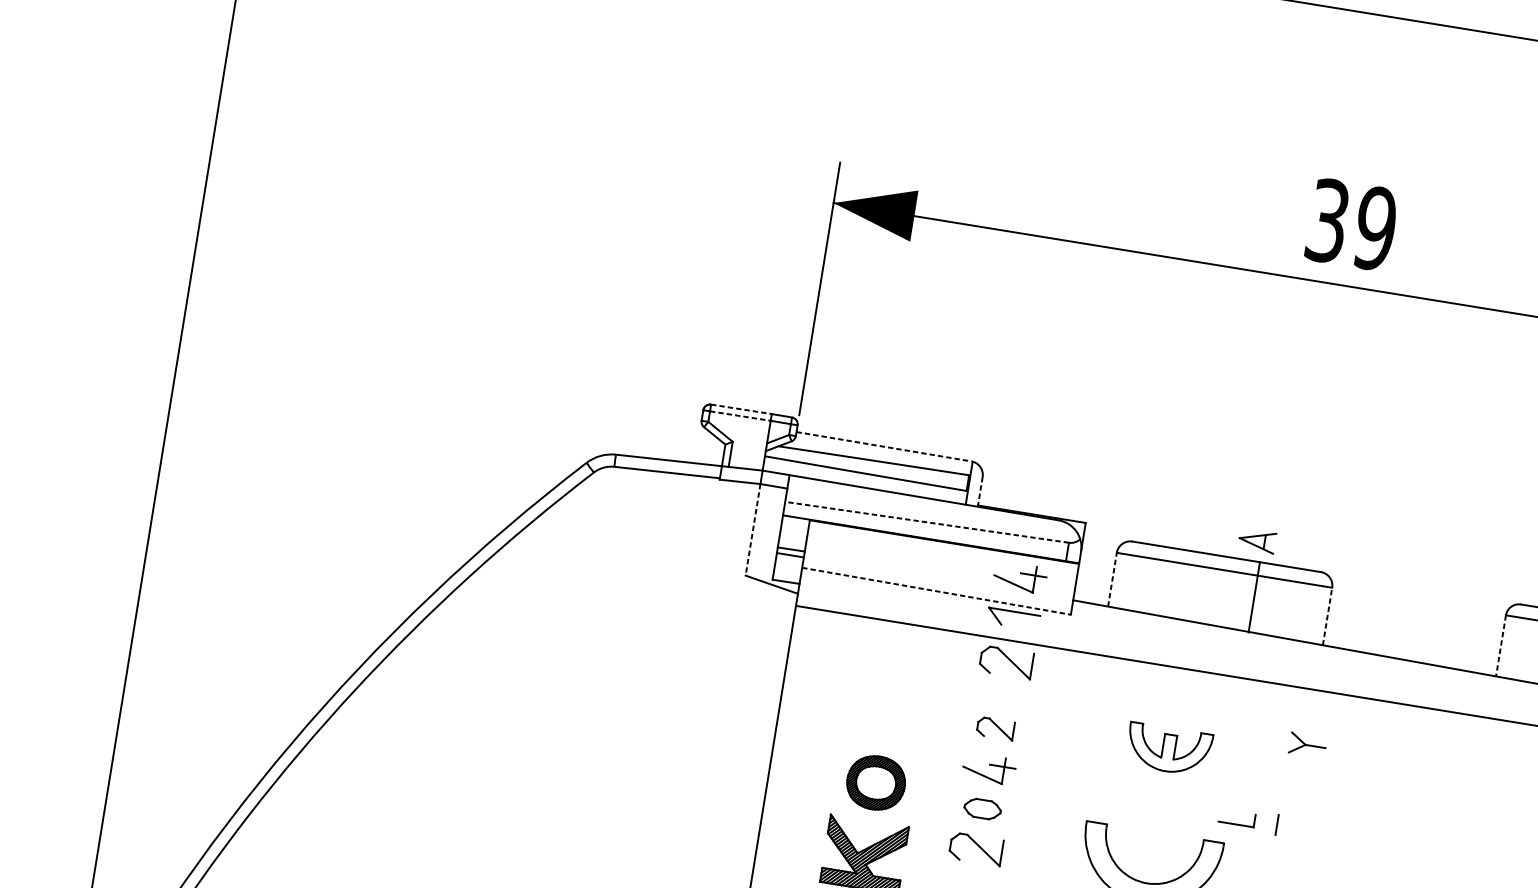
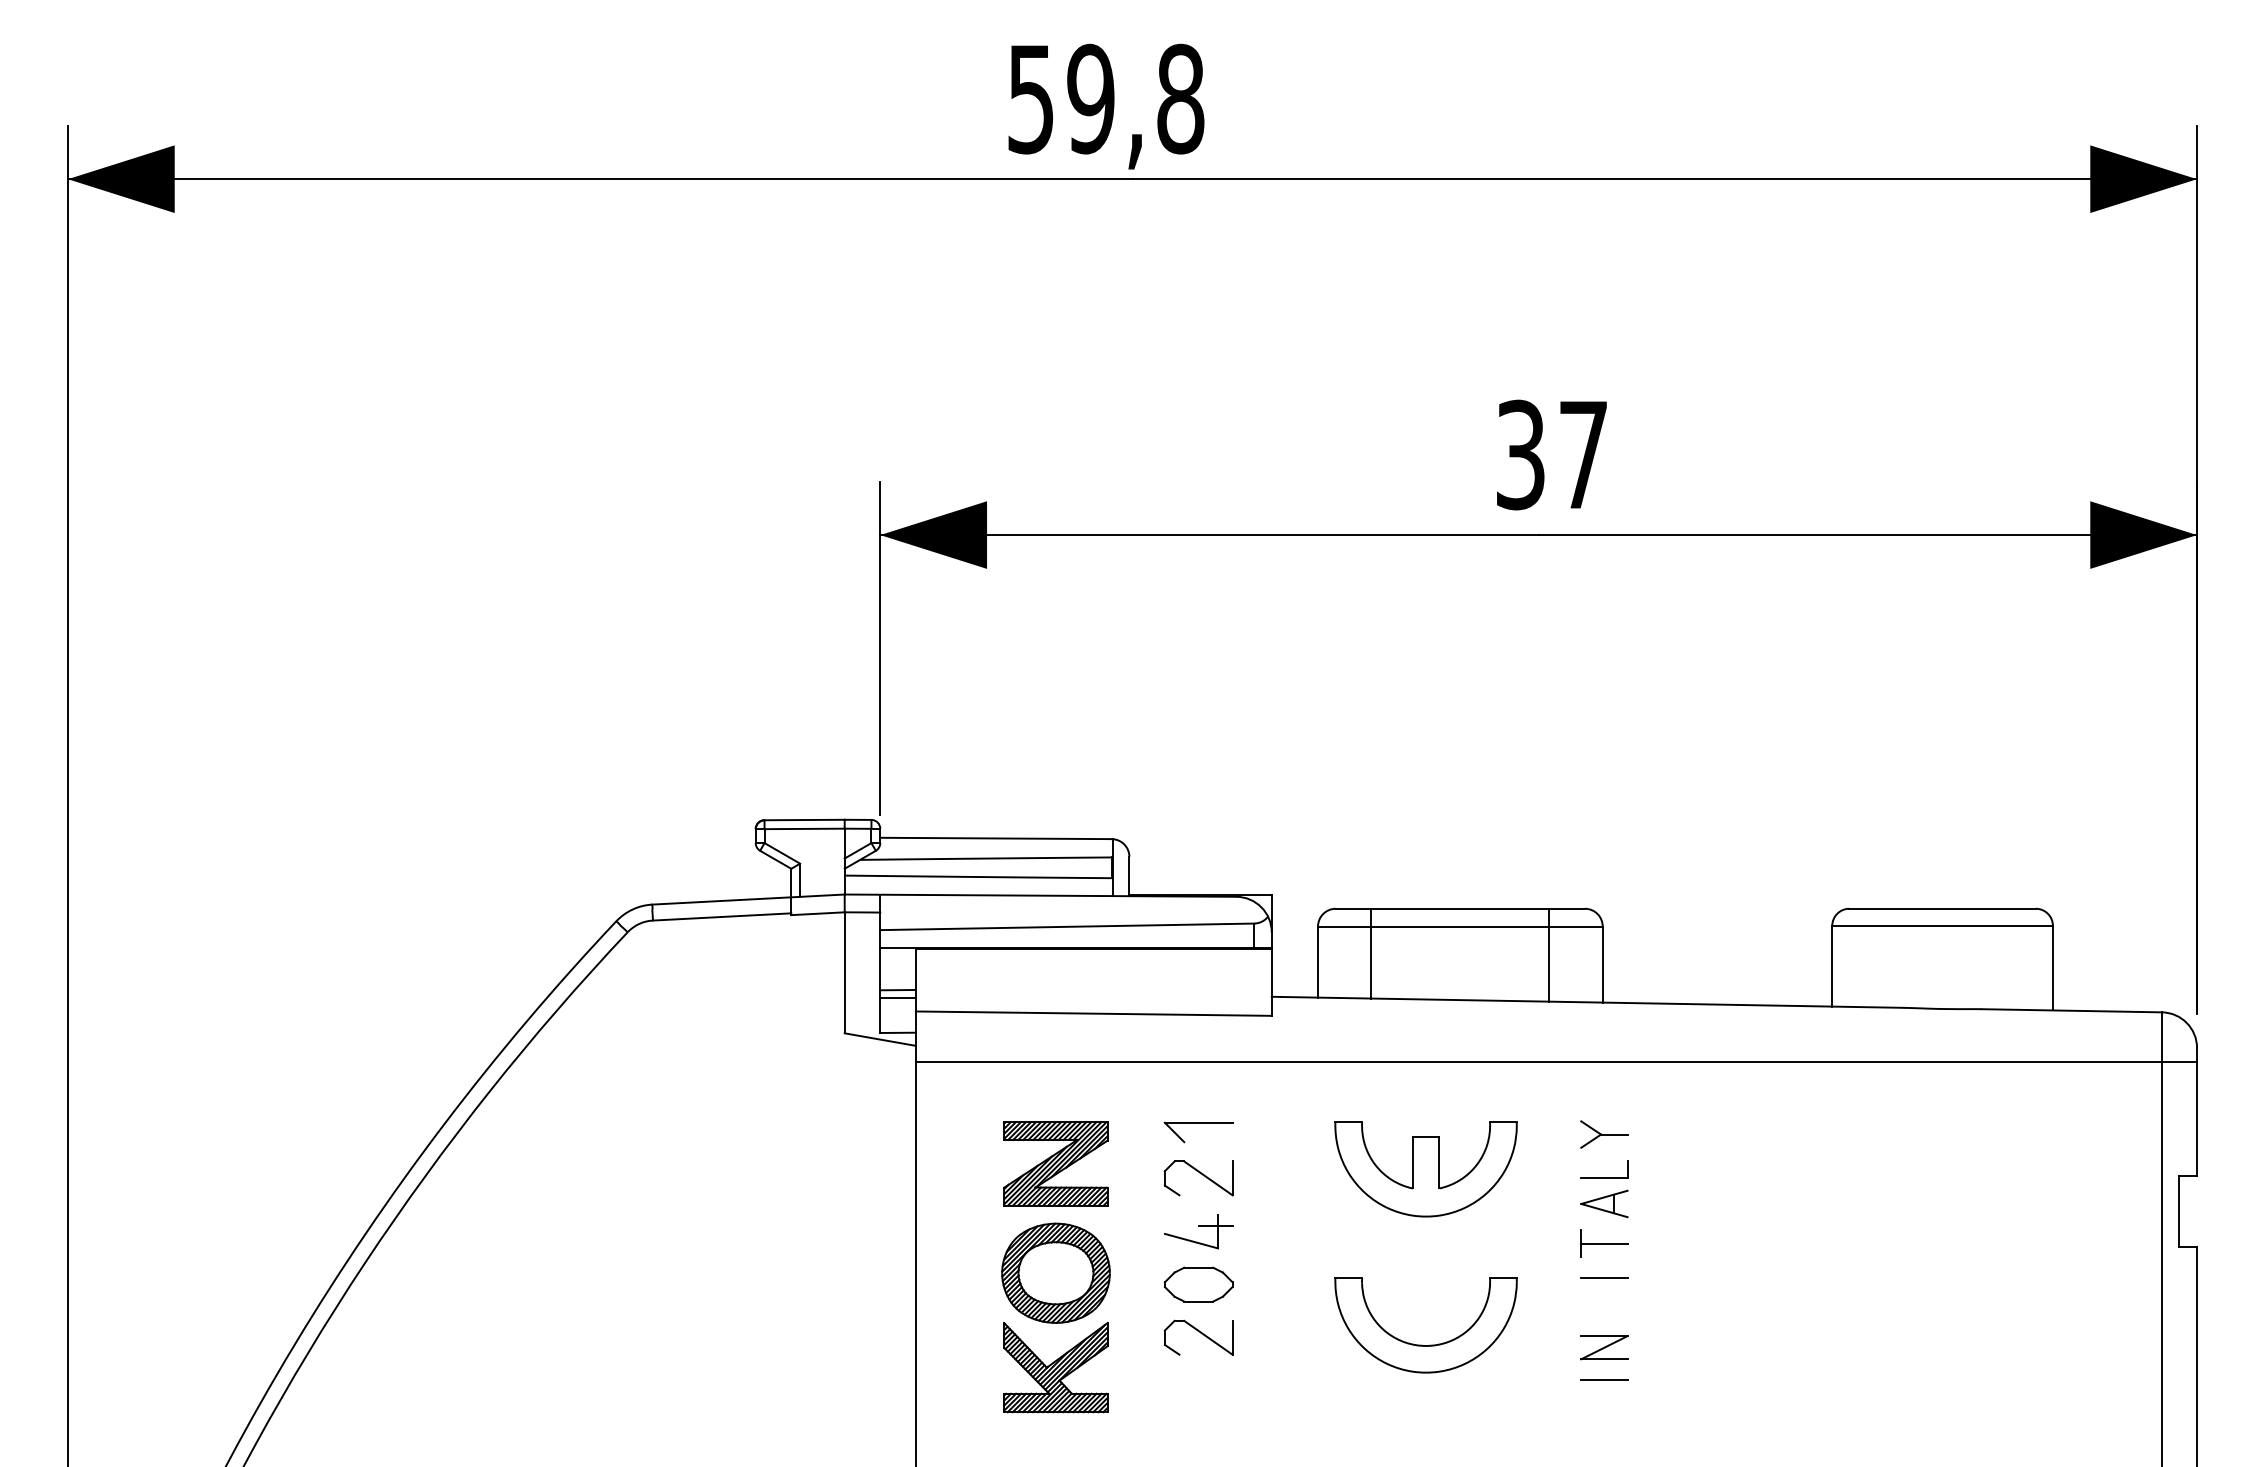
text: (1375, 228) -> (1583, 454), 39 -> 37
line: (742, 409) -> (805, 820), dashed -> solid
line: (741, 415) -> (805, 828), dashed -> solid
line: (884, 446) -> (996, 838), dashed -> solid
line: (980, 491) -> (1129, 876), dashed -> solid
line: (926, 521) -> (1066, 926), dashed -> solid
line: (752, 529) -> (844, 972), dashed -> solid
part: (1257, 540) -> (1604, 1203), moved
part: (1020, 577) -> (1198, 978), removed
line: (1153, 579) -> (1371, 953), added
line: (1112, 580) -> (1318, 962), dashed -> solid
line: (936, 591) -> (1093, 1013), dashed -> solid
line: (1254, 596) -> (1549, 954), moved
part: (1014, 612) -> (1198, 1123), moved
line: (1327, 616) -> (1602, 964), dashed -> solid
line: (1501, 646) -> (1832, 966), dashed -> solid
part: (1006, 662) -> (1198, 1090), removed
part: (889, 699) -> (1055, 1163), added
part: (995, 728) -> (1198, 1178), size x1.43
part: (1168, 749) -> (1425, 1169), size x1.67
part: (875, 782) -> (1055, 1272), size x1.43
part: (982, 809) -> (1198, 1284), size x1.43
part: (1236, 824) -> (1604, 1177), moved
line: (1294, 827) -> (1604, 1243), added
line: (1290, 853) -> (1604, 1277), added

